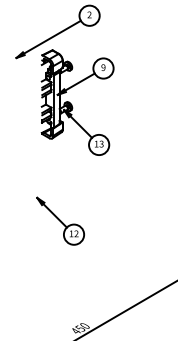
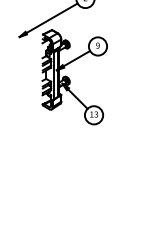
part: (60, 220) -> (59, 183), removed

